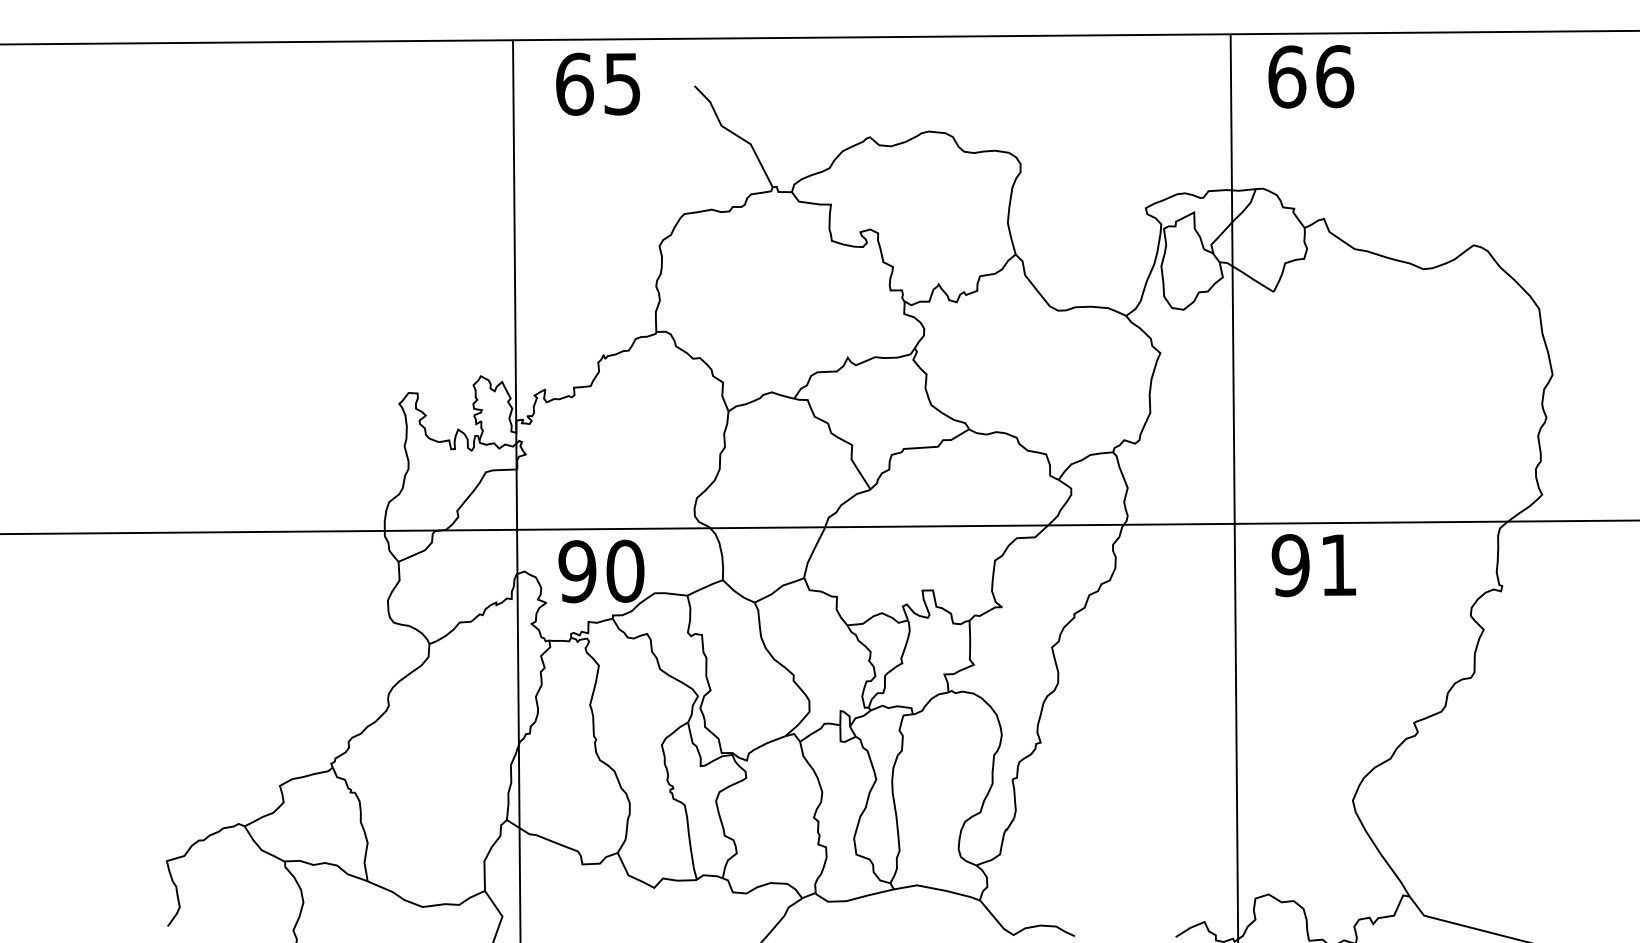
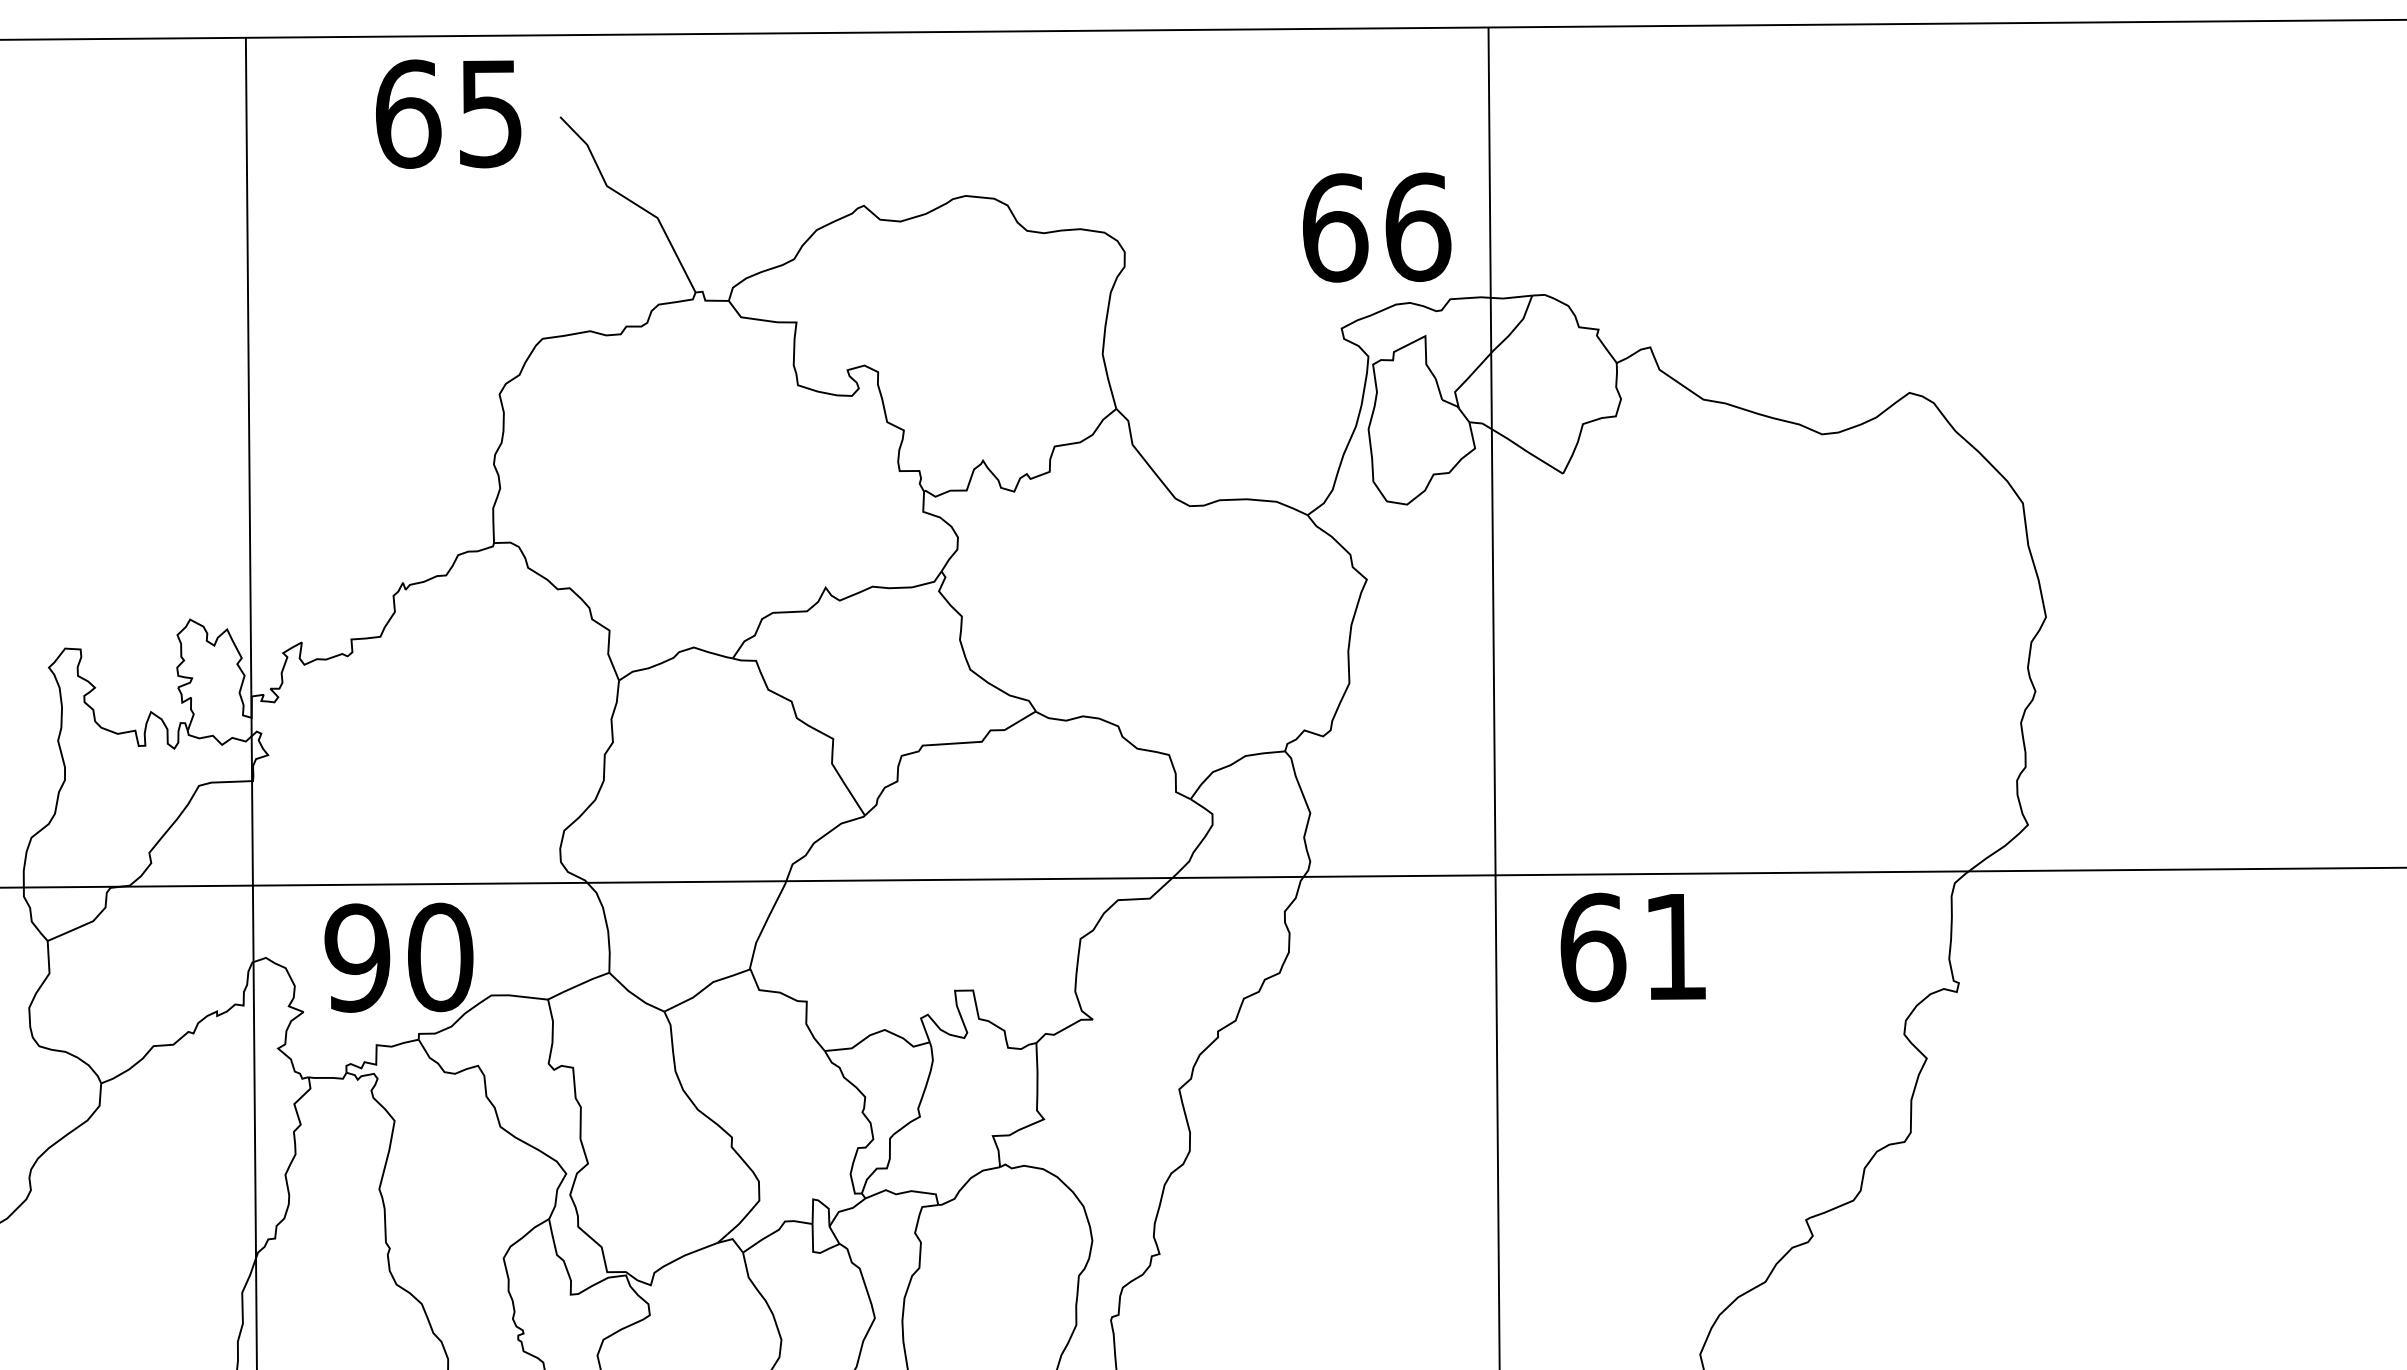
text: (1311, 76) -> (1377, 227), moved
text: (597, 83) -> (447, 112), moved
text: (1290, 565) -> (1592, 947), 91 -> 61

